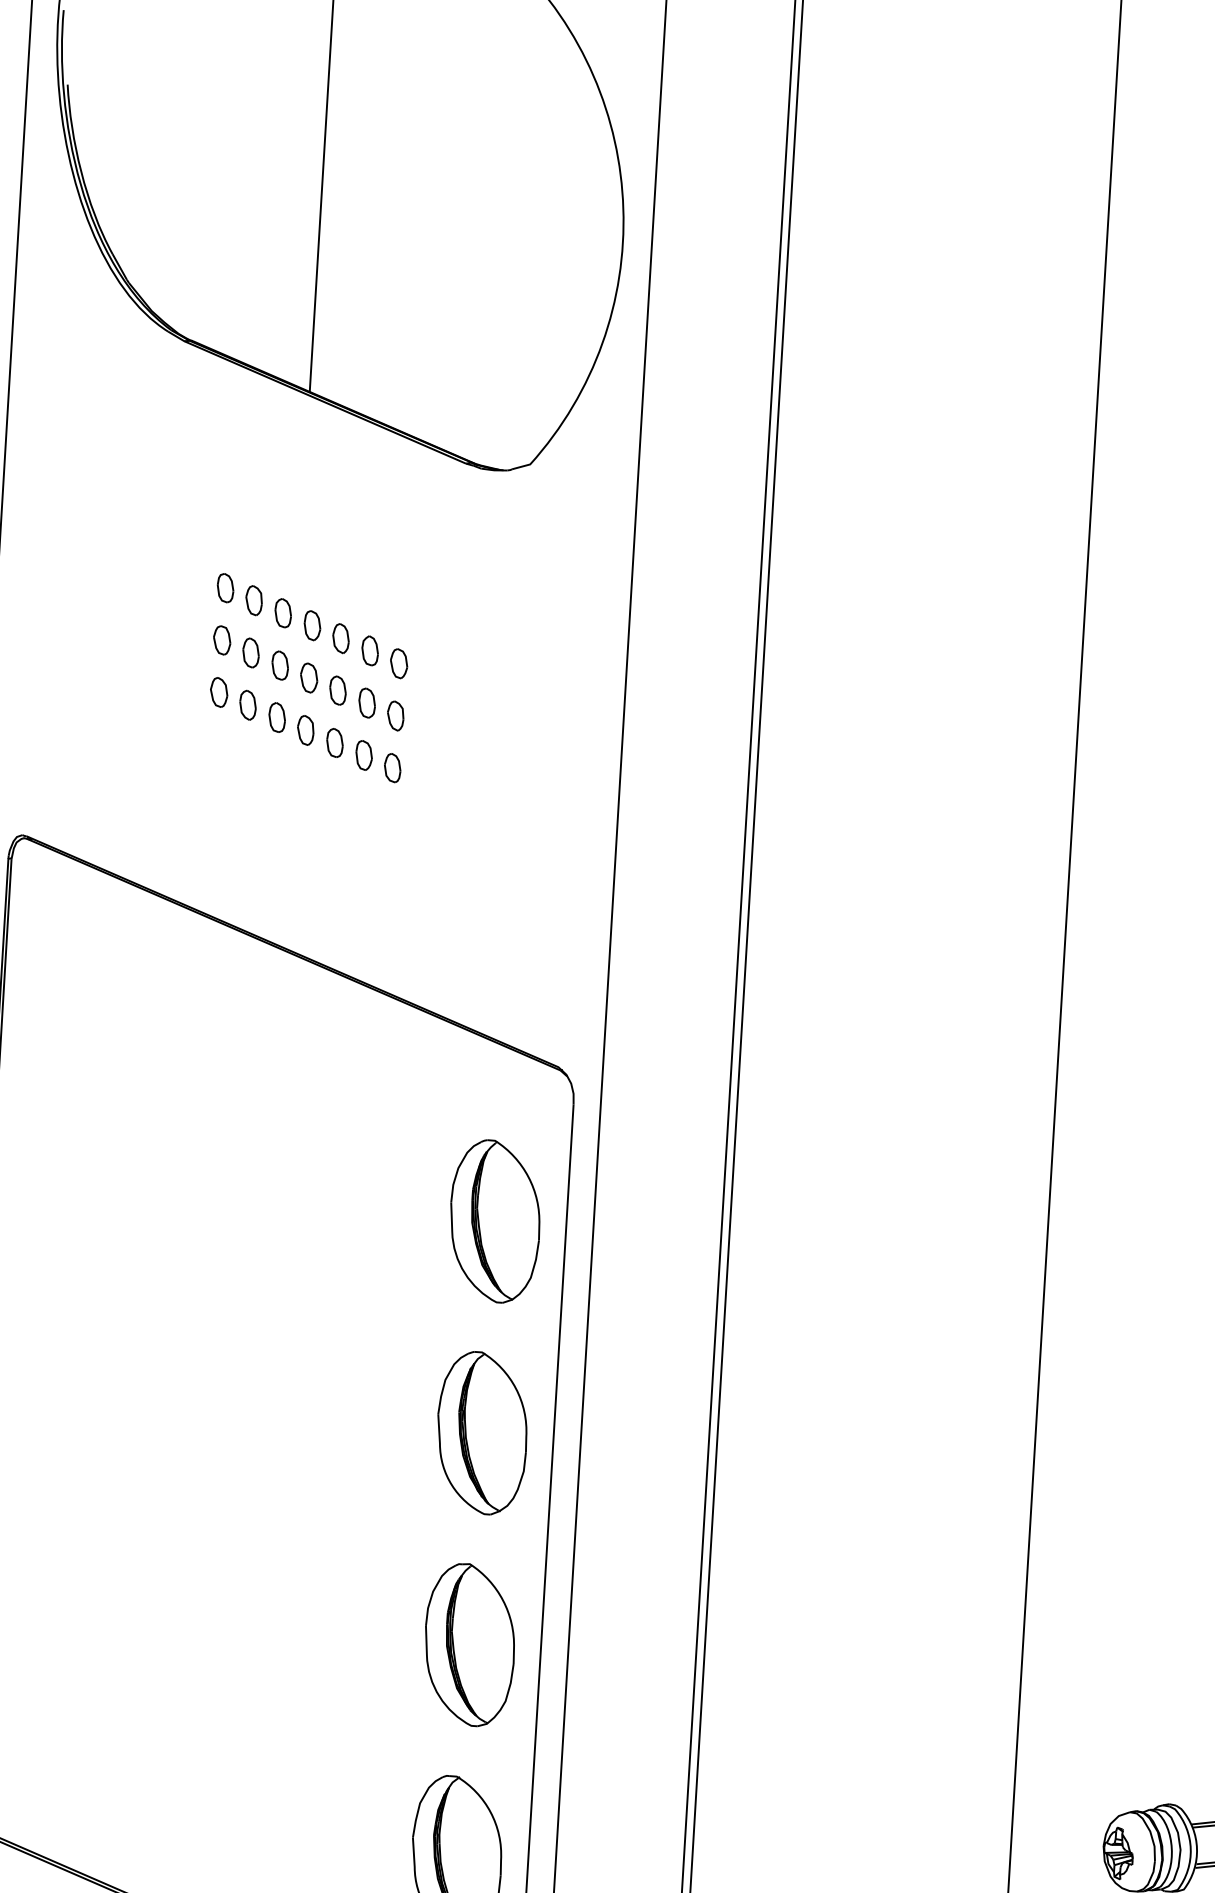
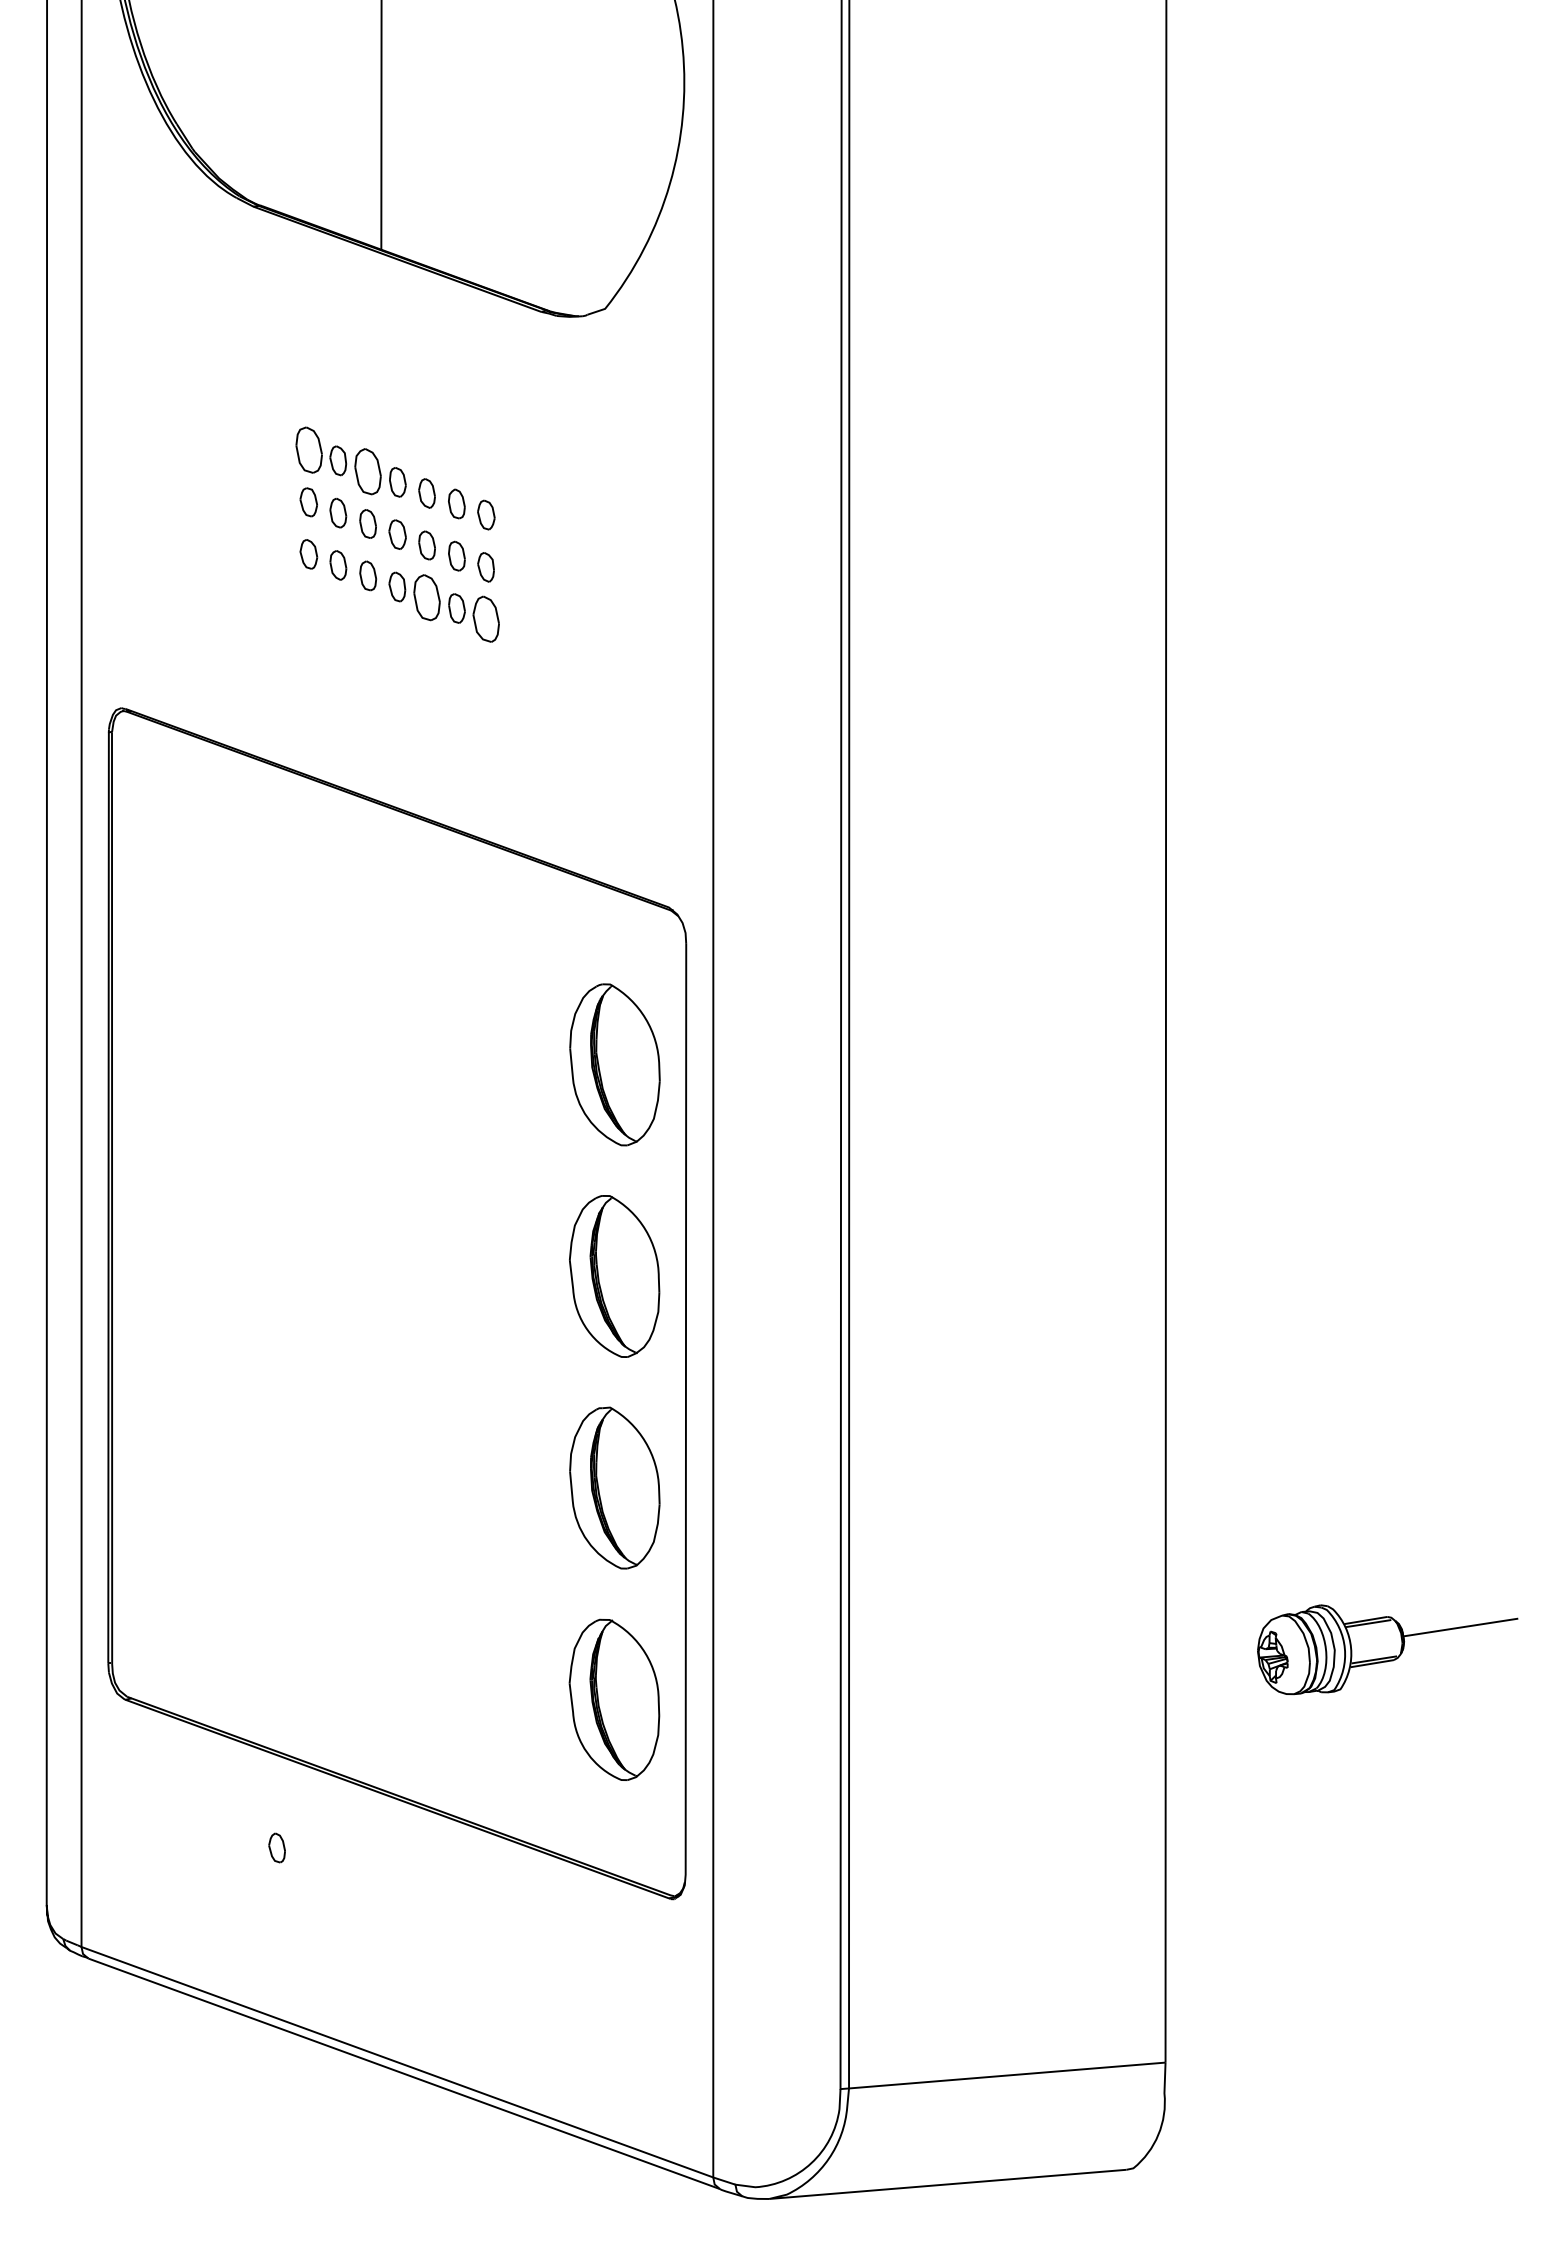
part: (225, 587) -> (308, 449), size x1.6
part: (282, 613) -> (367, 471), size x1.6
part: (335, 742) -> (427, 597), size x1.6
part: (392, 768) -> (485, 619), size x1.6

